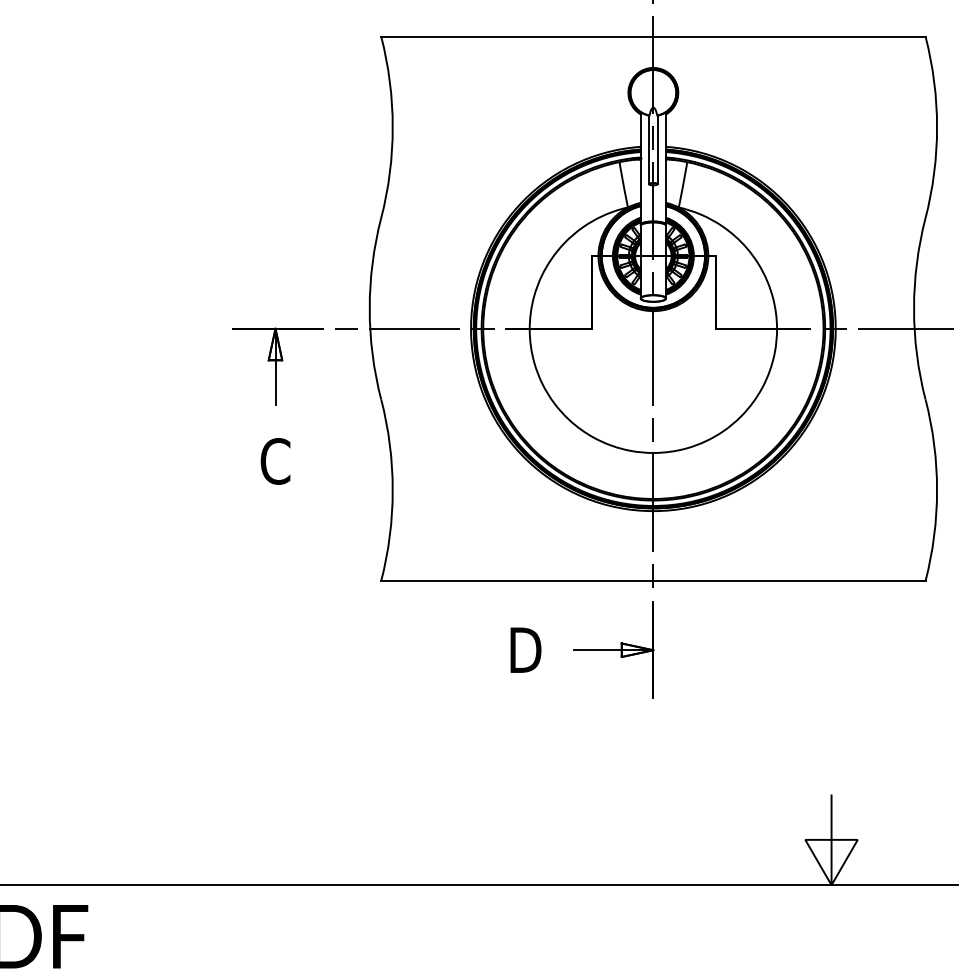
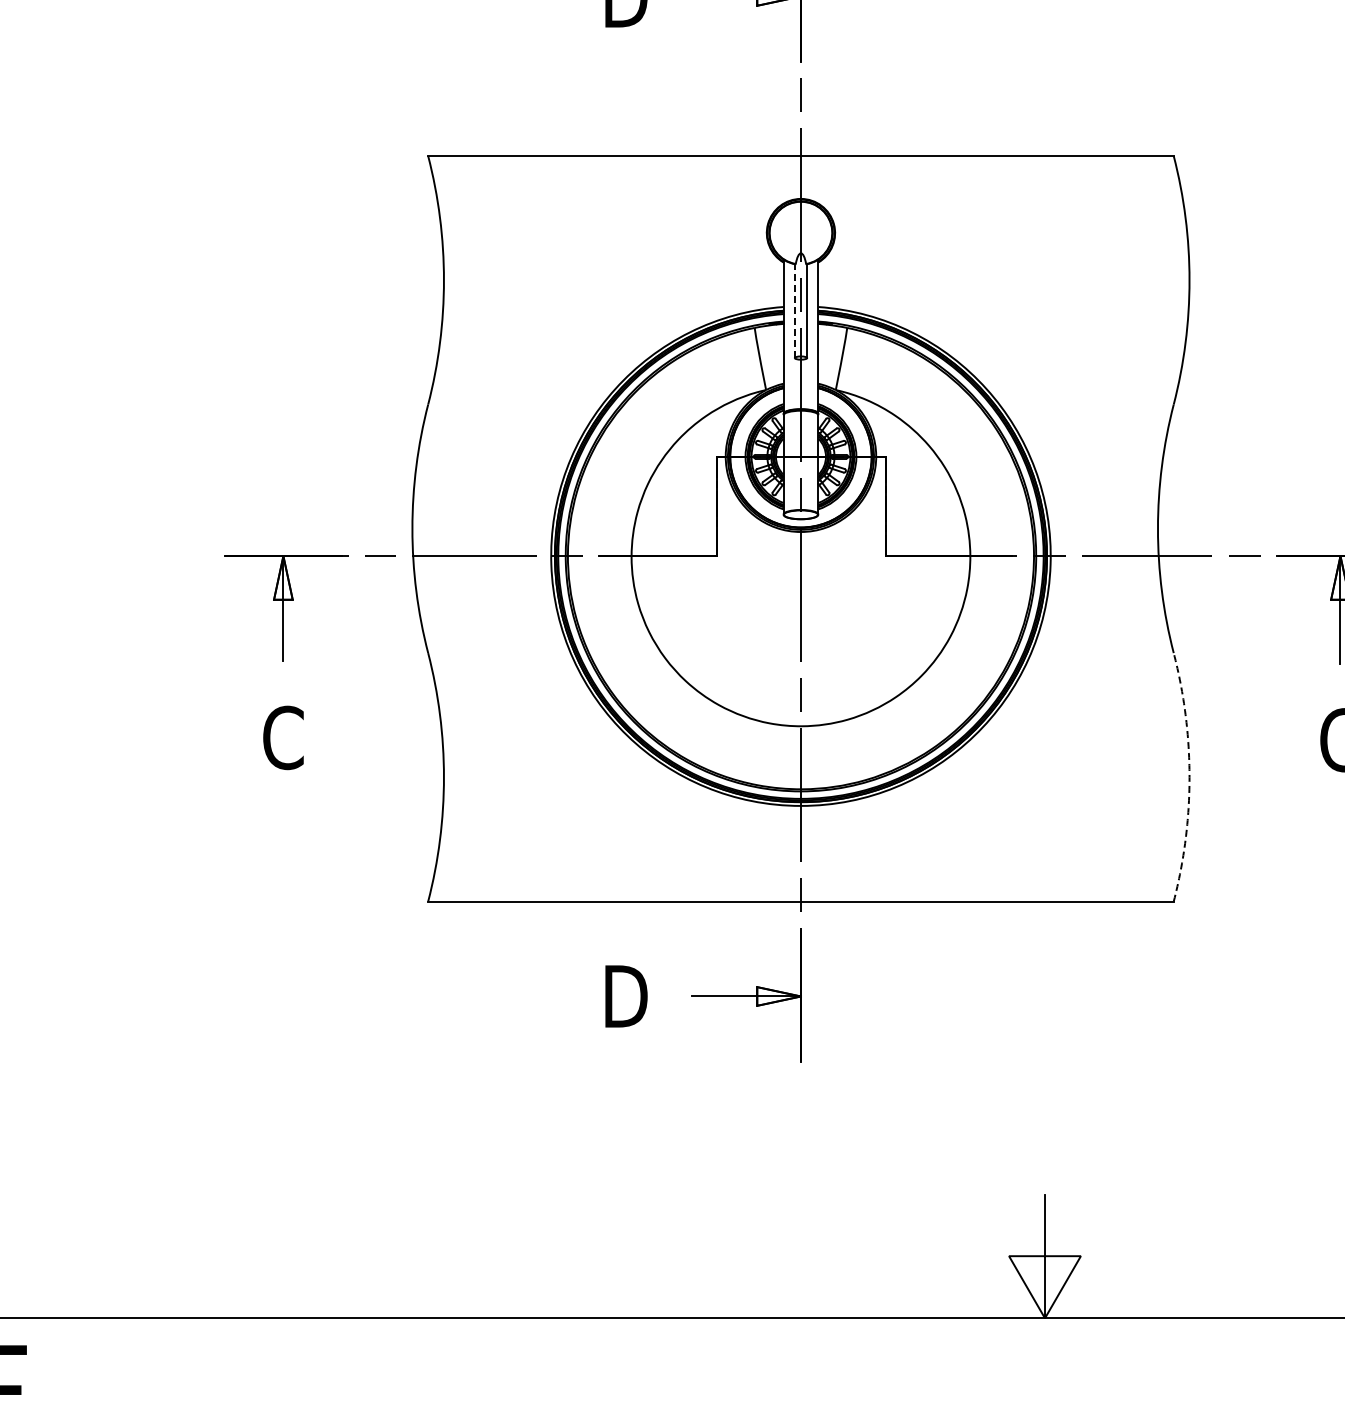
line: (648, 150) -> (794, 311), solid -> dashed
arc: (937, 490) -> (1189, 777), solid -> dashed

